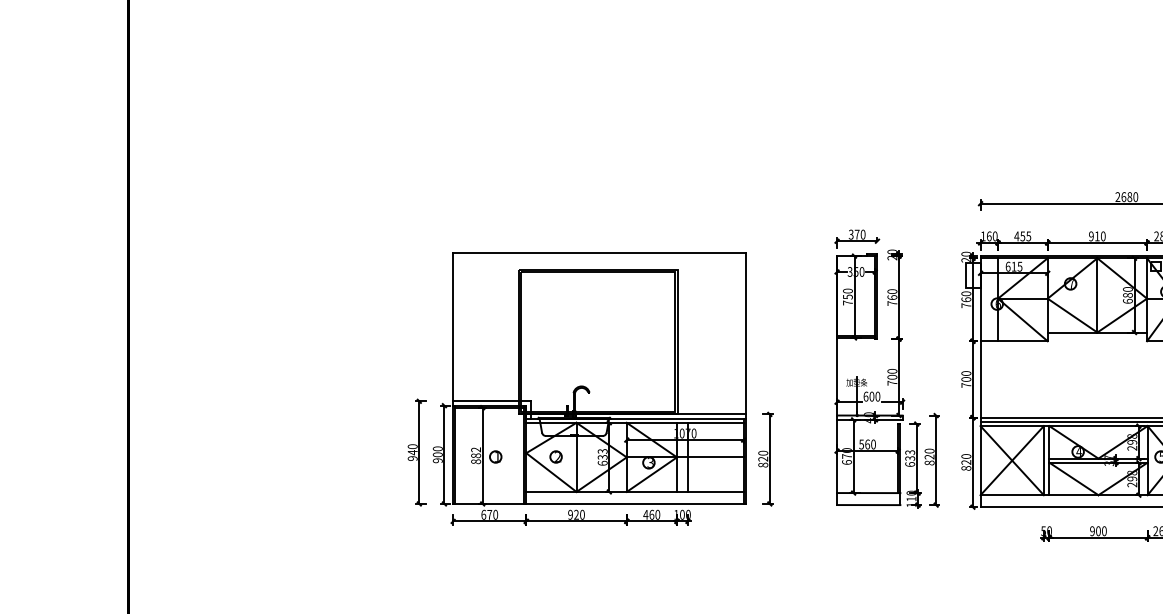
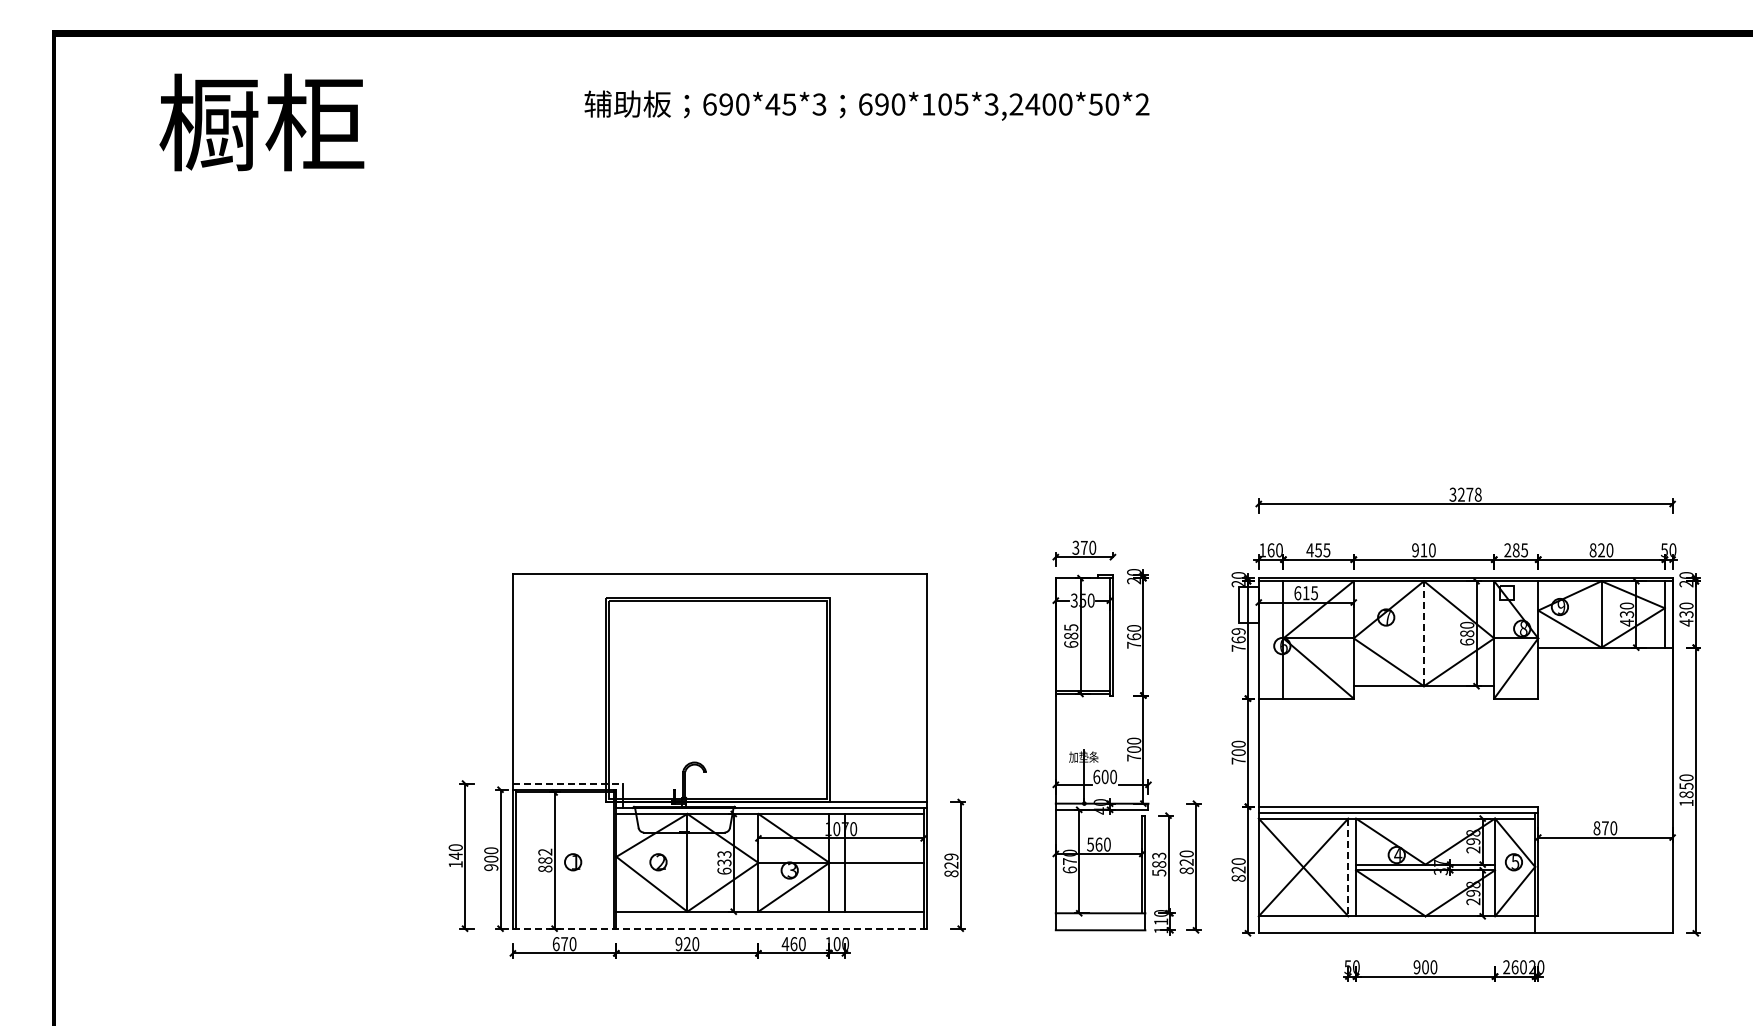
text: (1126, 196) -> (1465, 494), 2680 -> 3278
text: (966, 293) -> (1238, 631), 760 -> 769
line: (1097, 295) -> (1424, 633), solid -> dashed
text: (848, 296) -> (1071, 635), 750 -> 685
line: (491, 401) -> (567, 783), solid -> dashed
text: (763, 452) -> (951, 856), 820 -> 829
text: (412, 458) -> (455, 864), 940 -> 140
line: (1044, 460) -> (1348, 867), solid -> dashed
text: (910, 461) -> (1159, 868), 633 -> 583
line: (599, 503) -> (719, 928), solid -> dashed

